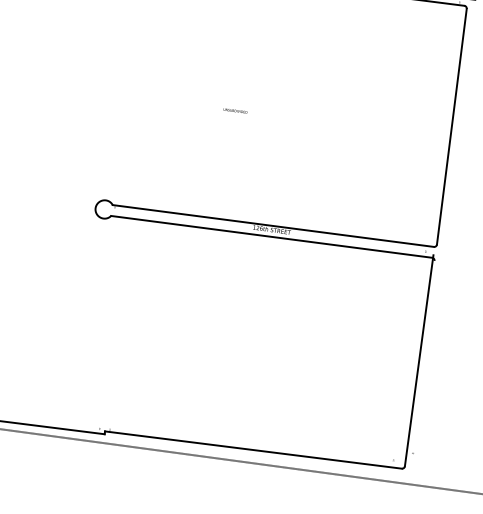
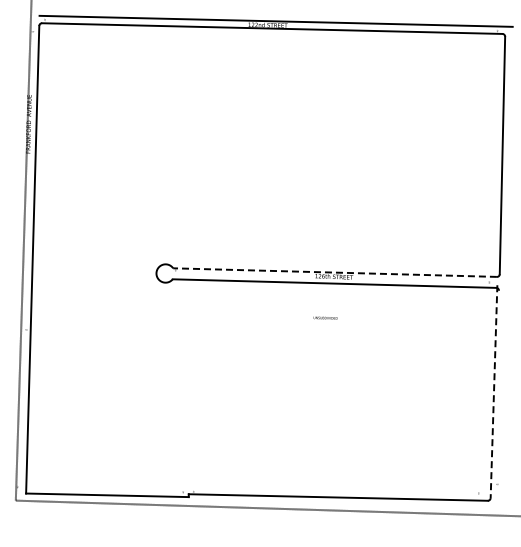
text: (235, 110) -> (325, 317), moved
line: (273, 225) -> (335, 272), solid -> dashed
line: (418, 361) -> (493, 392), solid -> dashed

